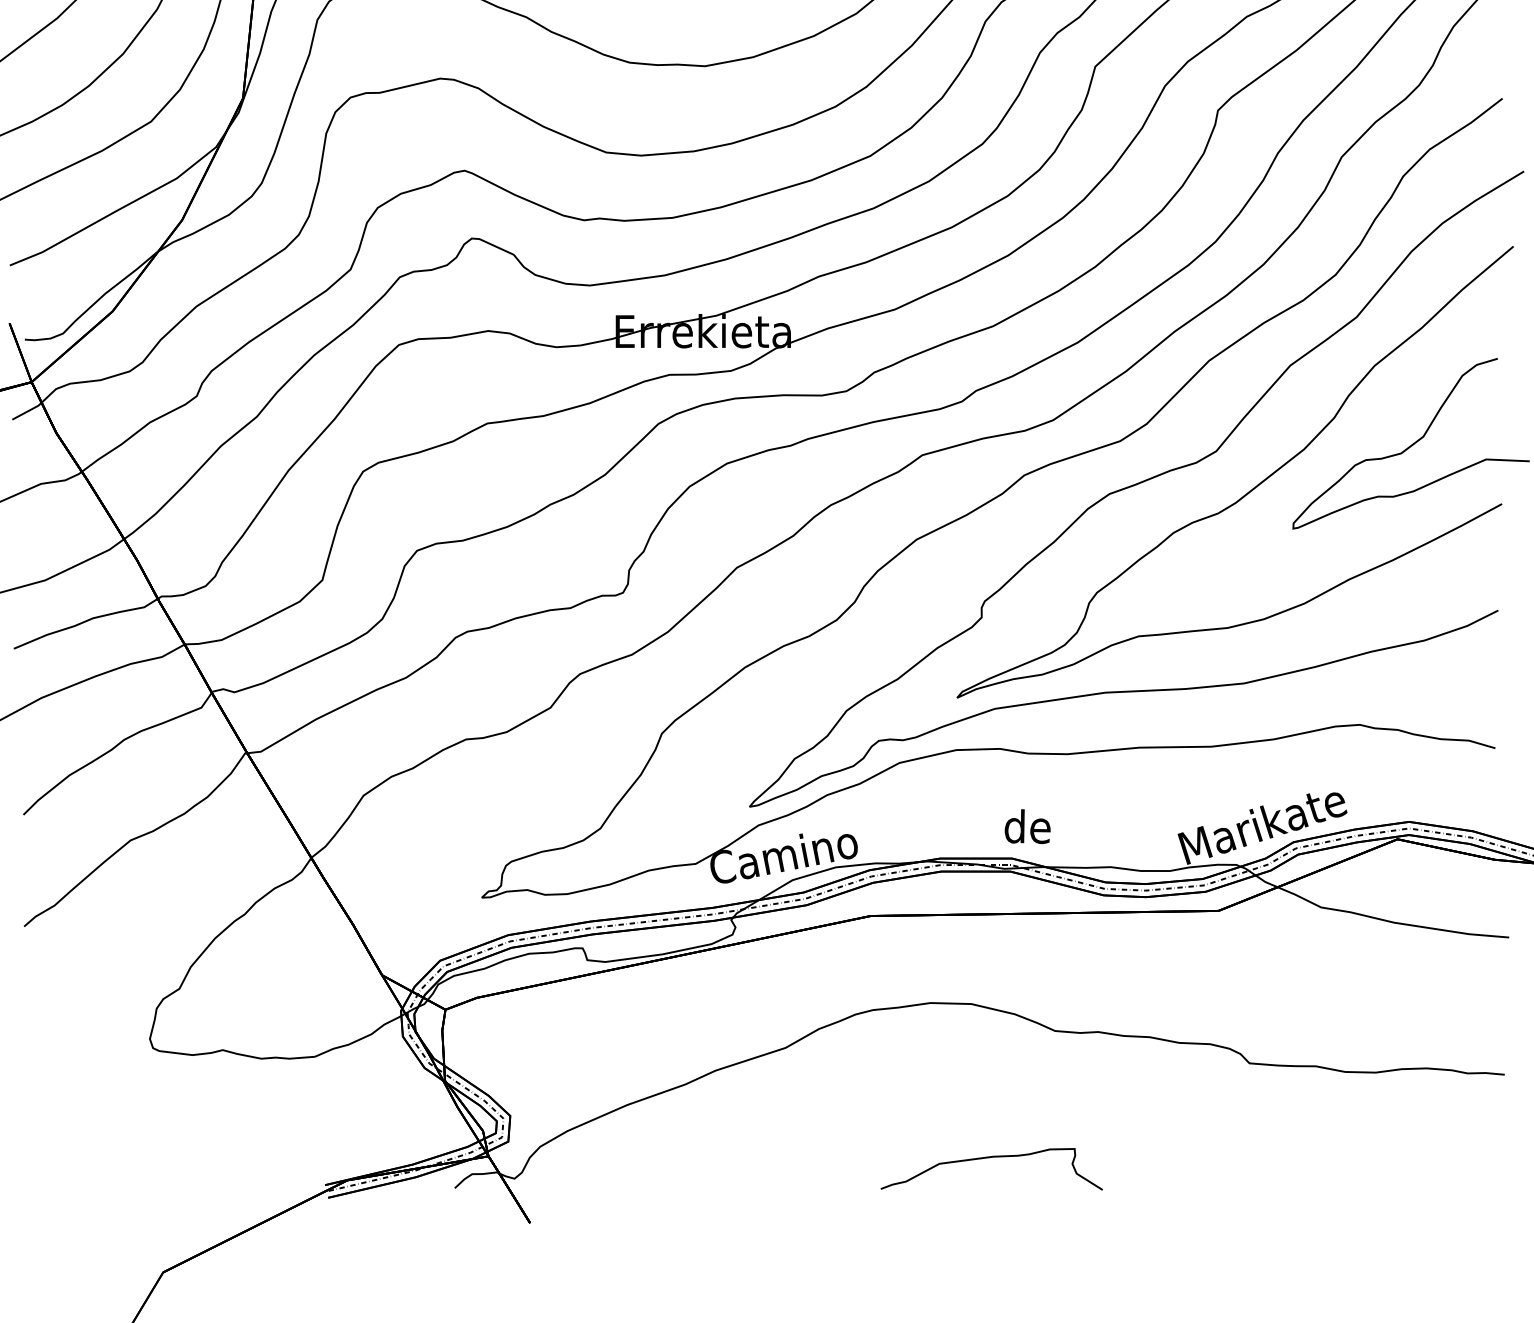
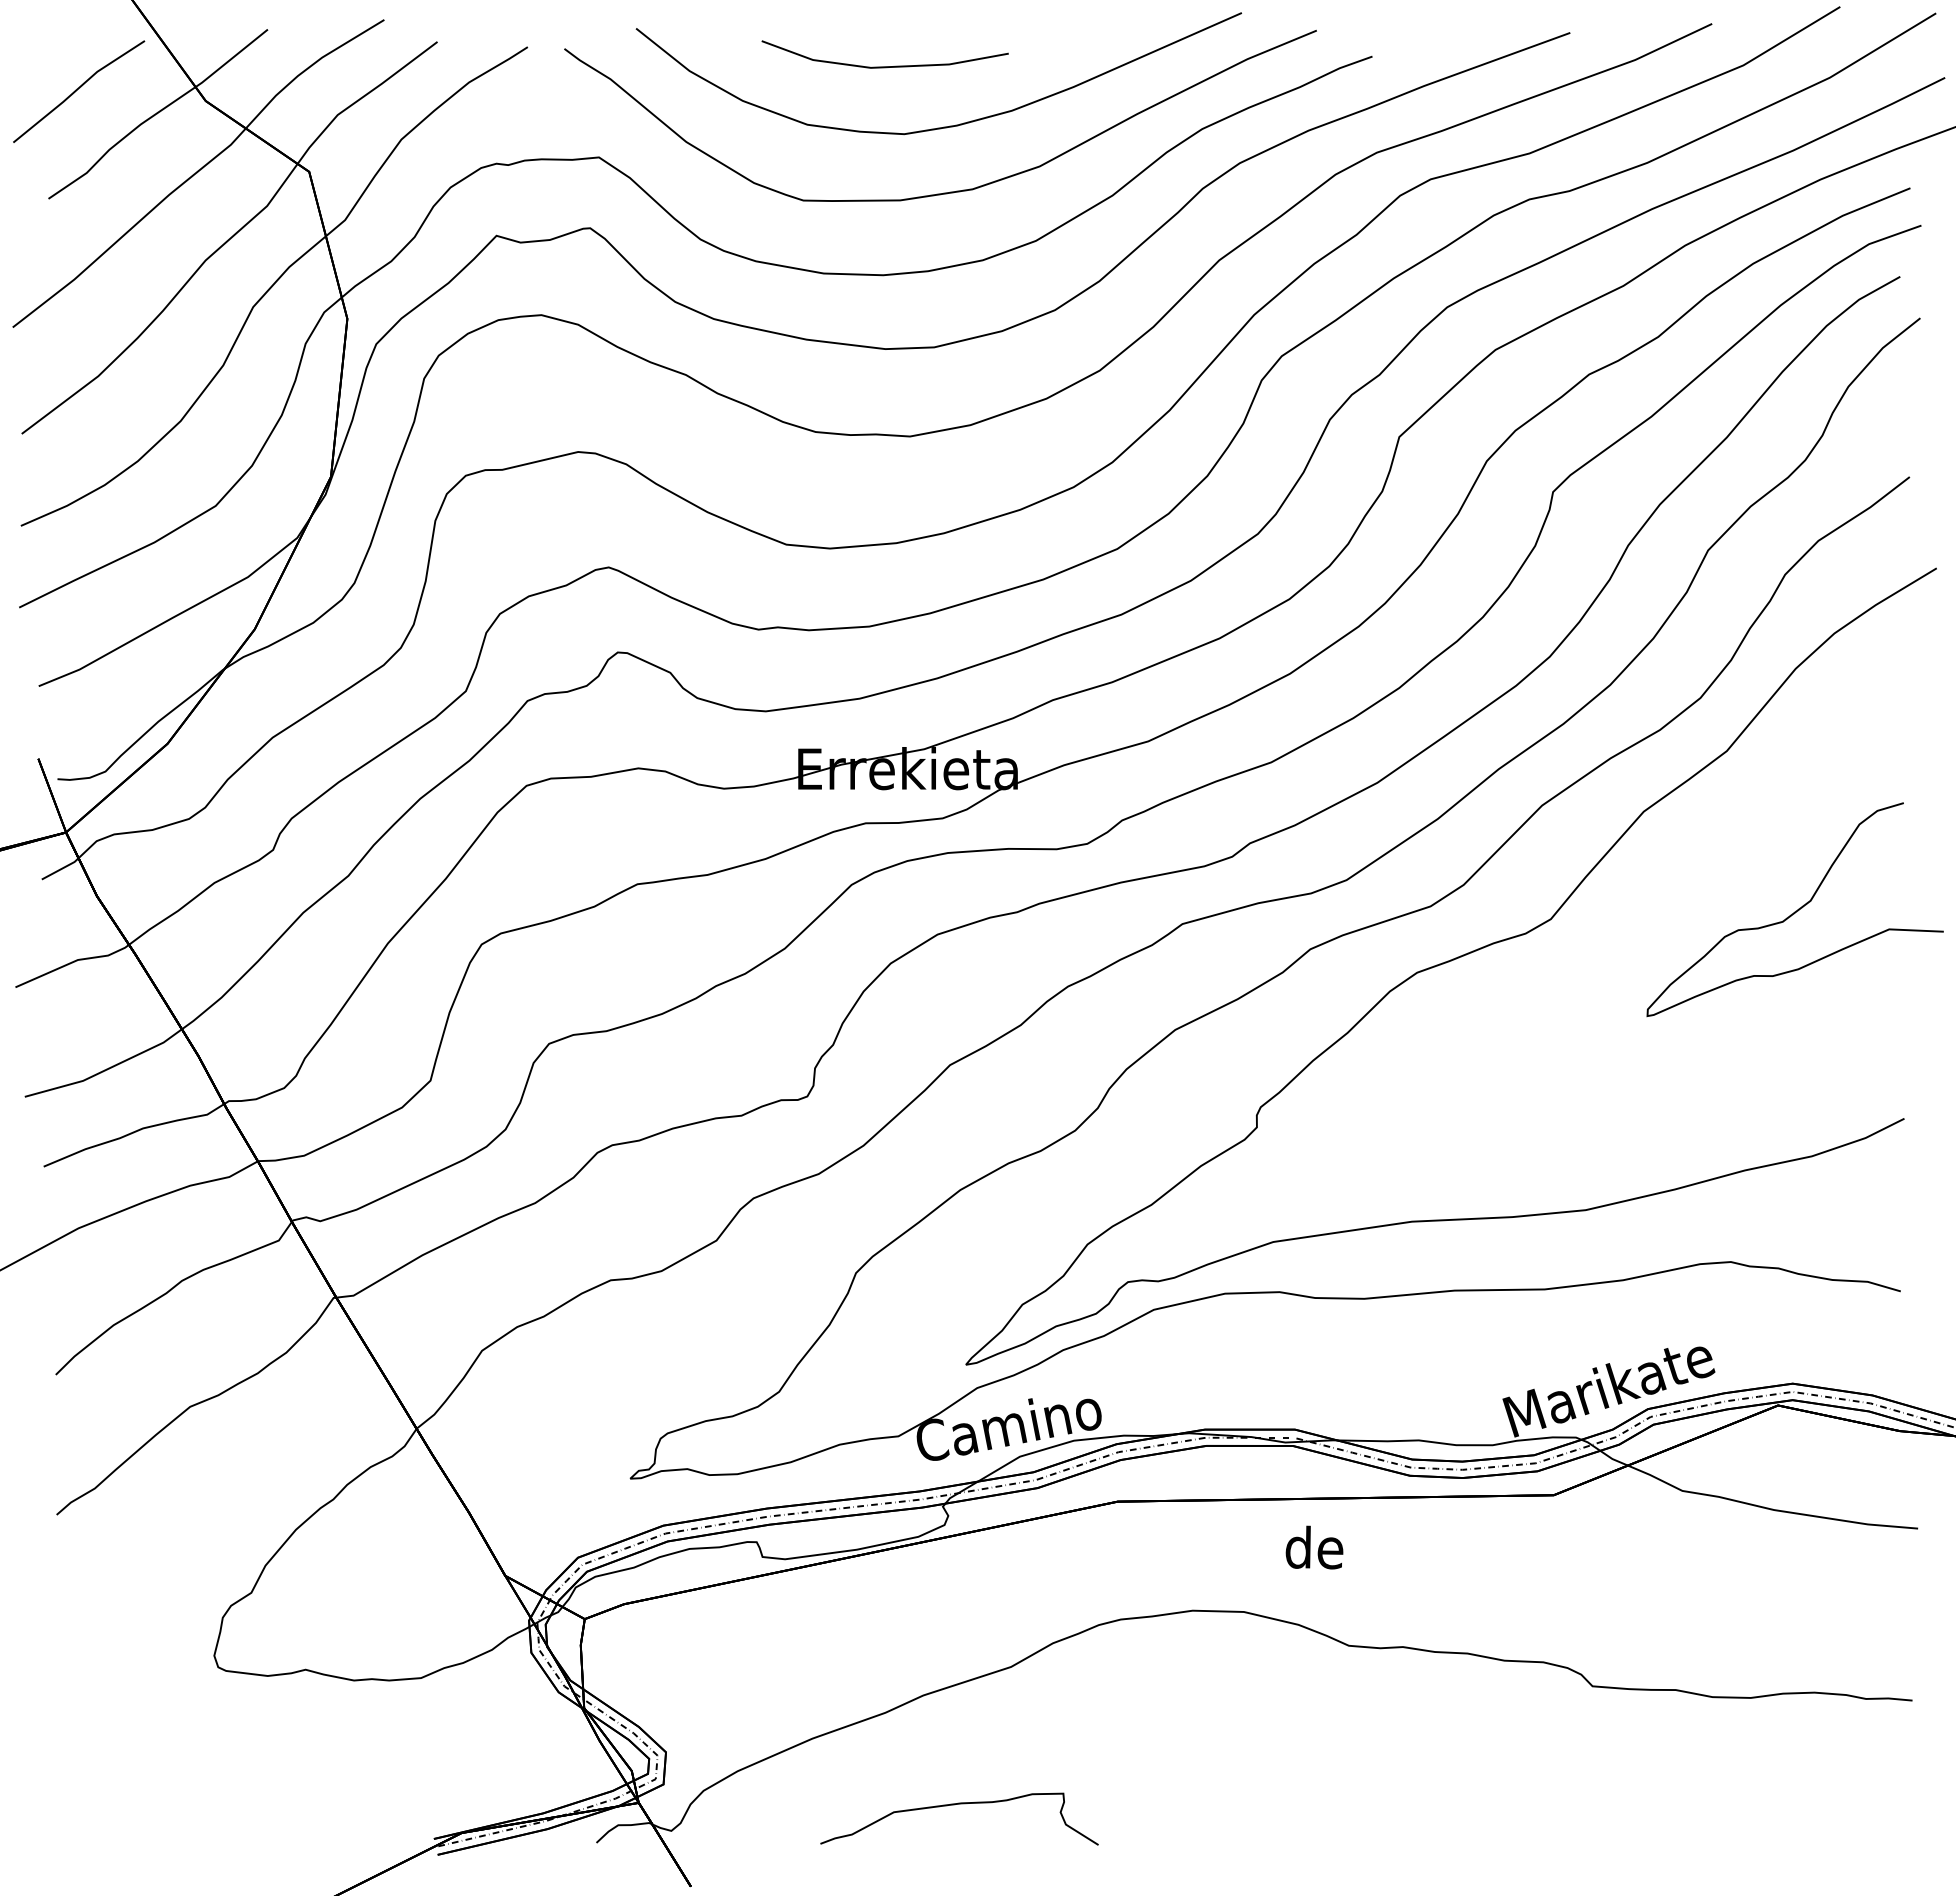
curve: (1247, 492) -> (1590, 970), removed
text: (1027, 826) -> (1314, 1547), moved
curve: (987, 1158) -> (954, 1805), moved

